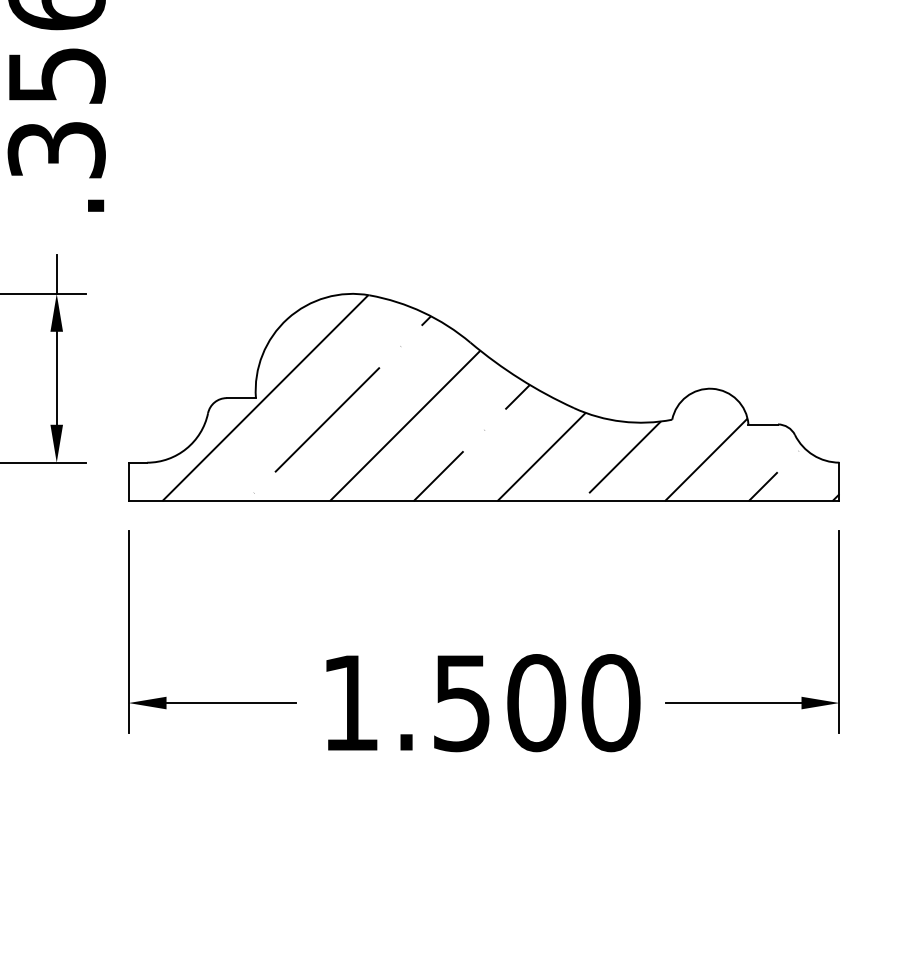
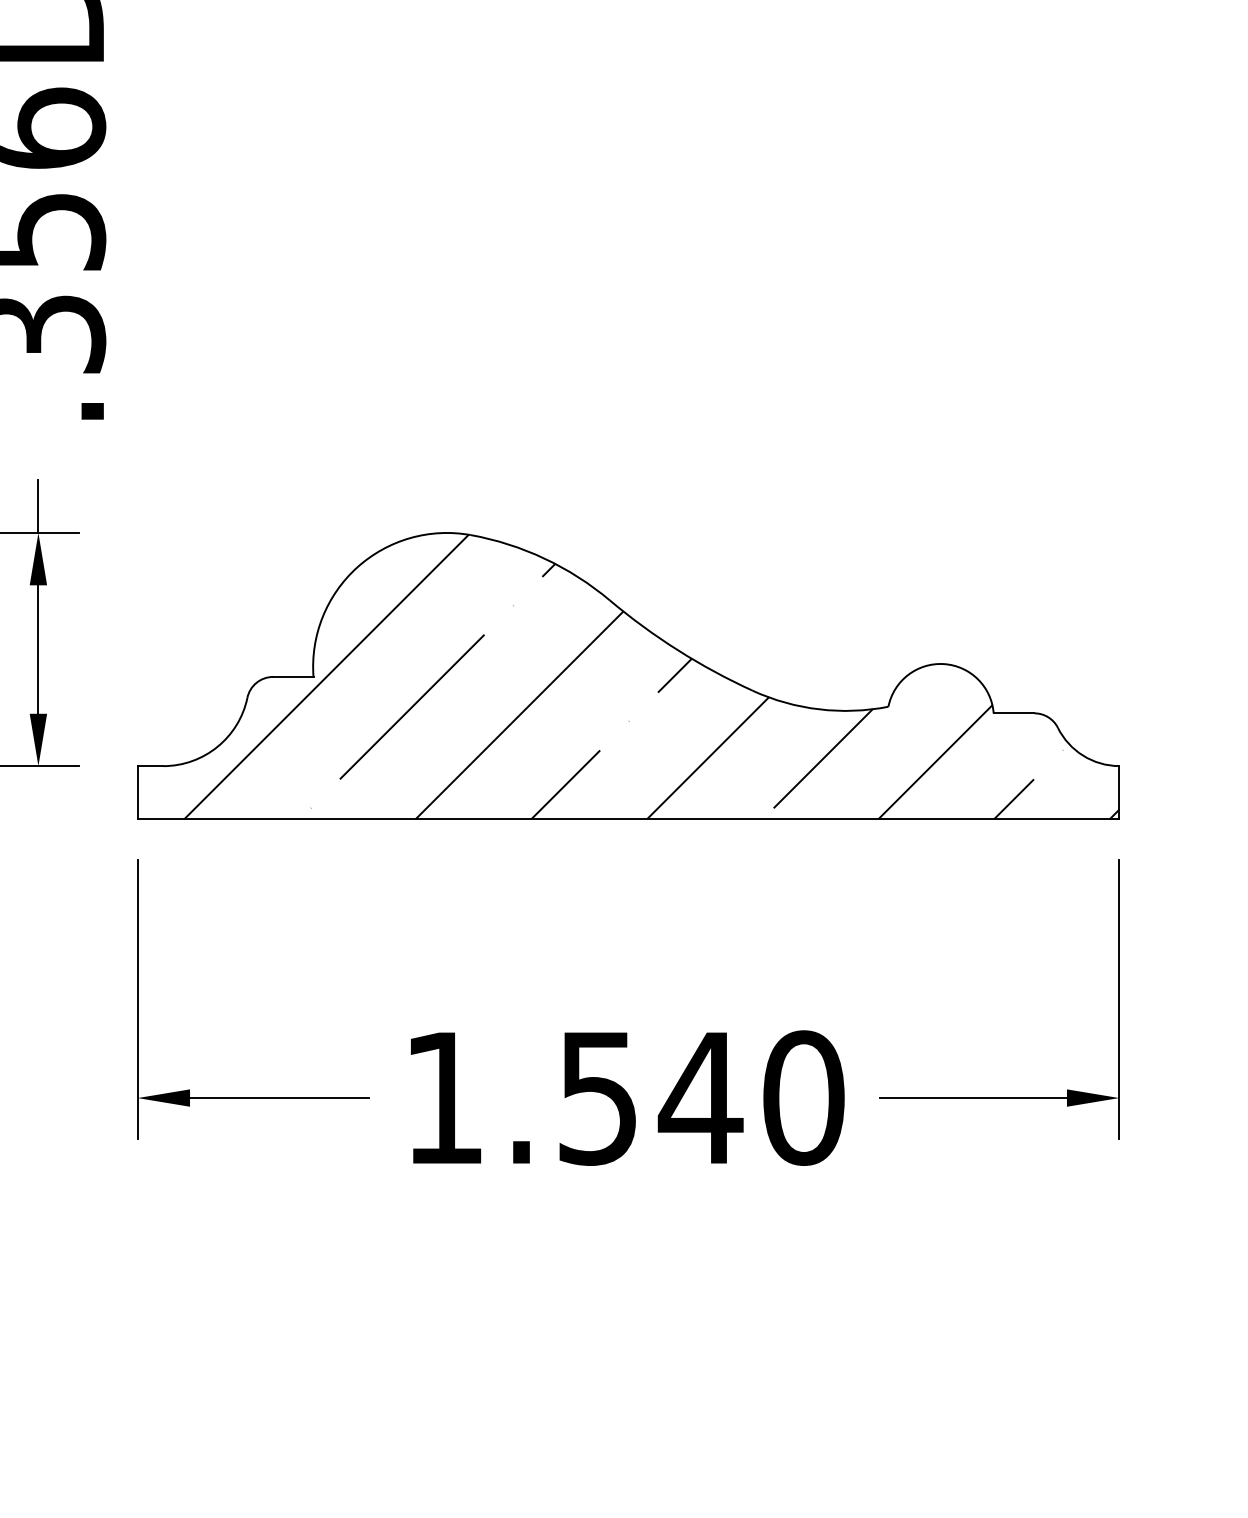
text: (536, 702) -> (700, 1097), 1.500 -> 1.540

